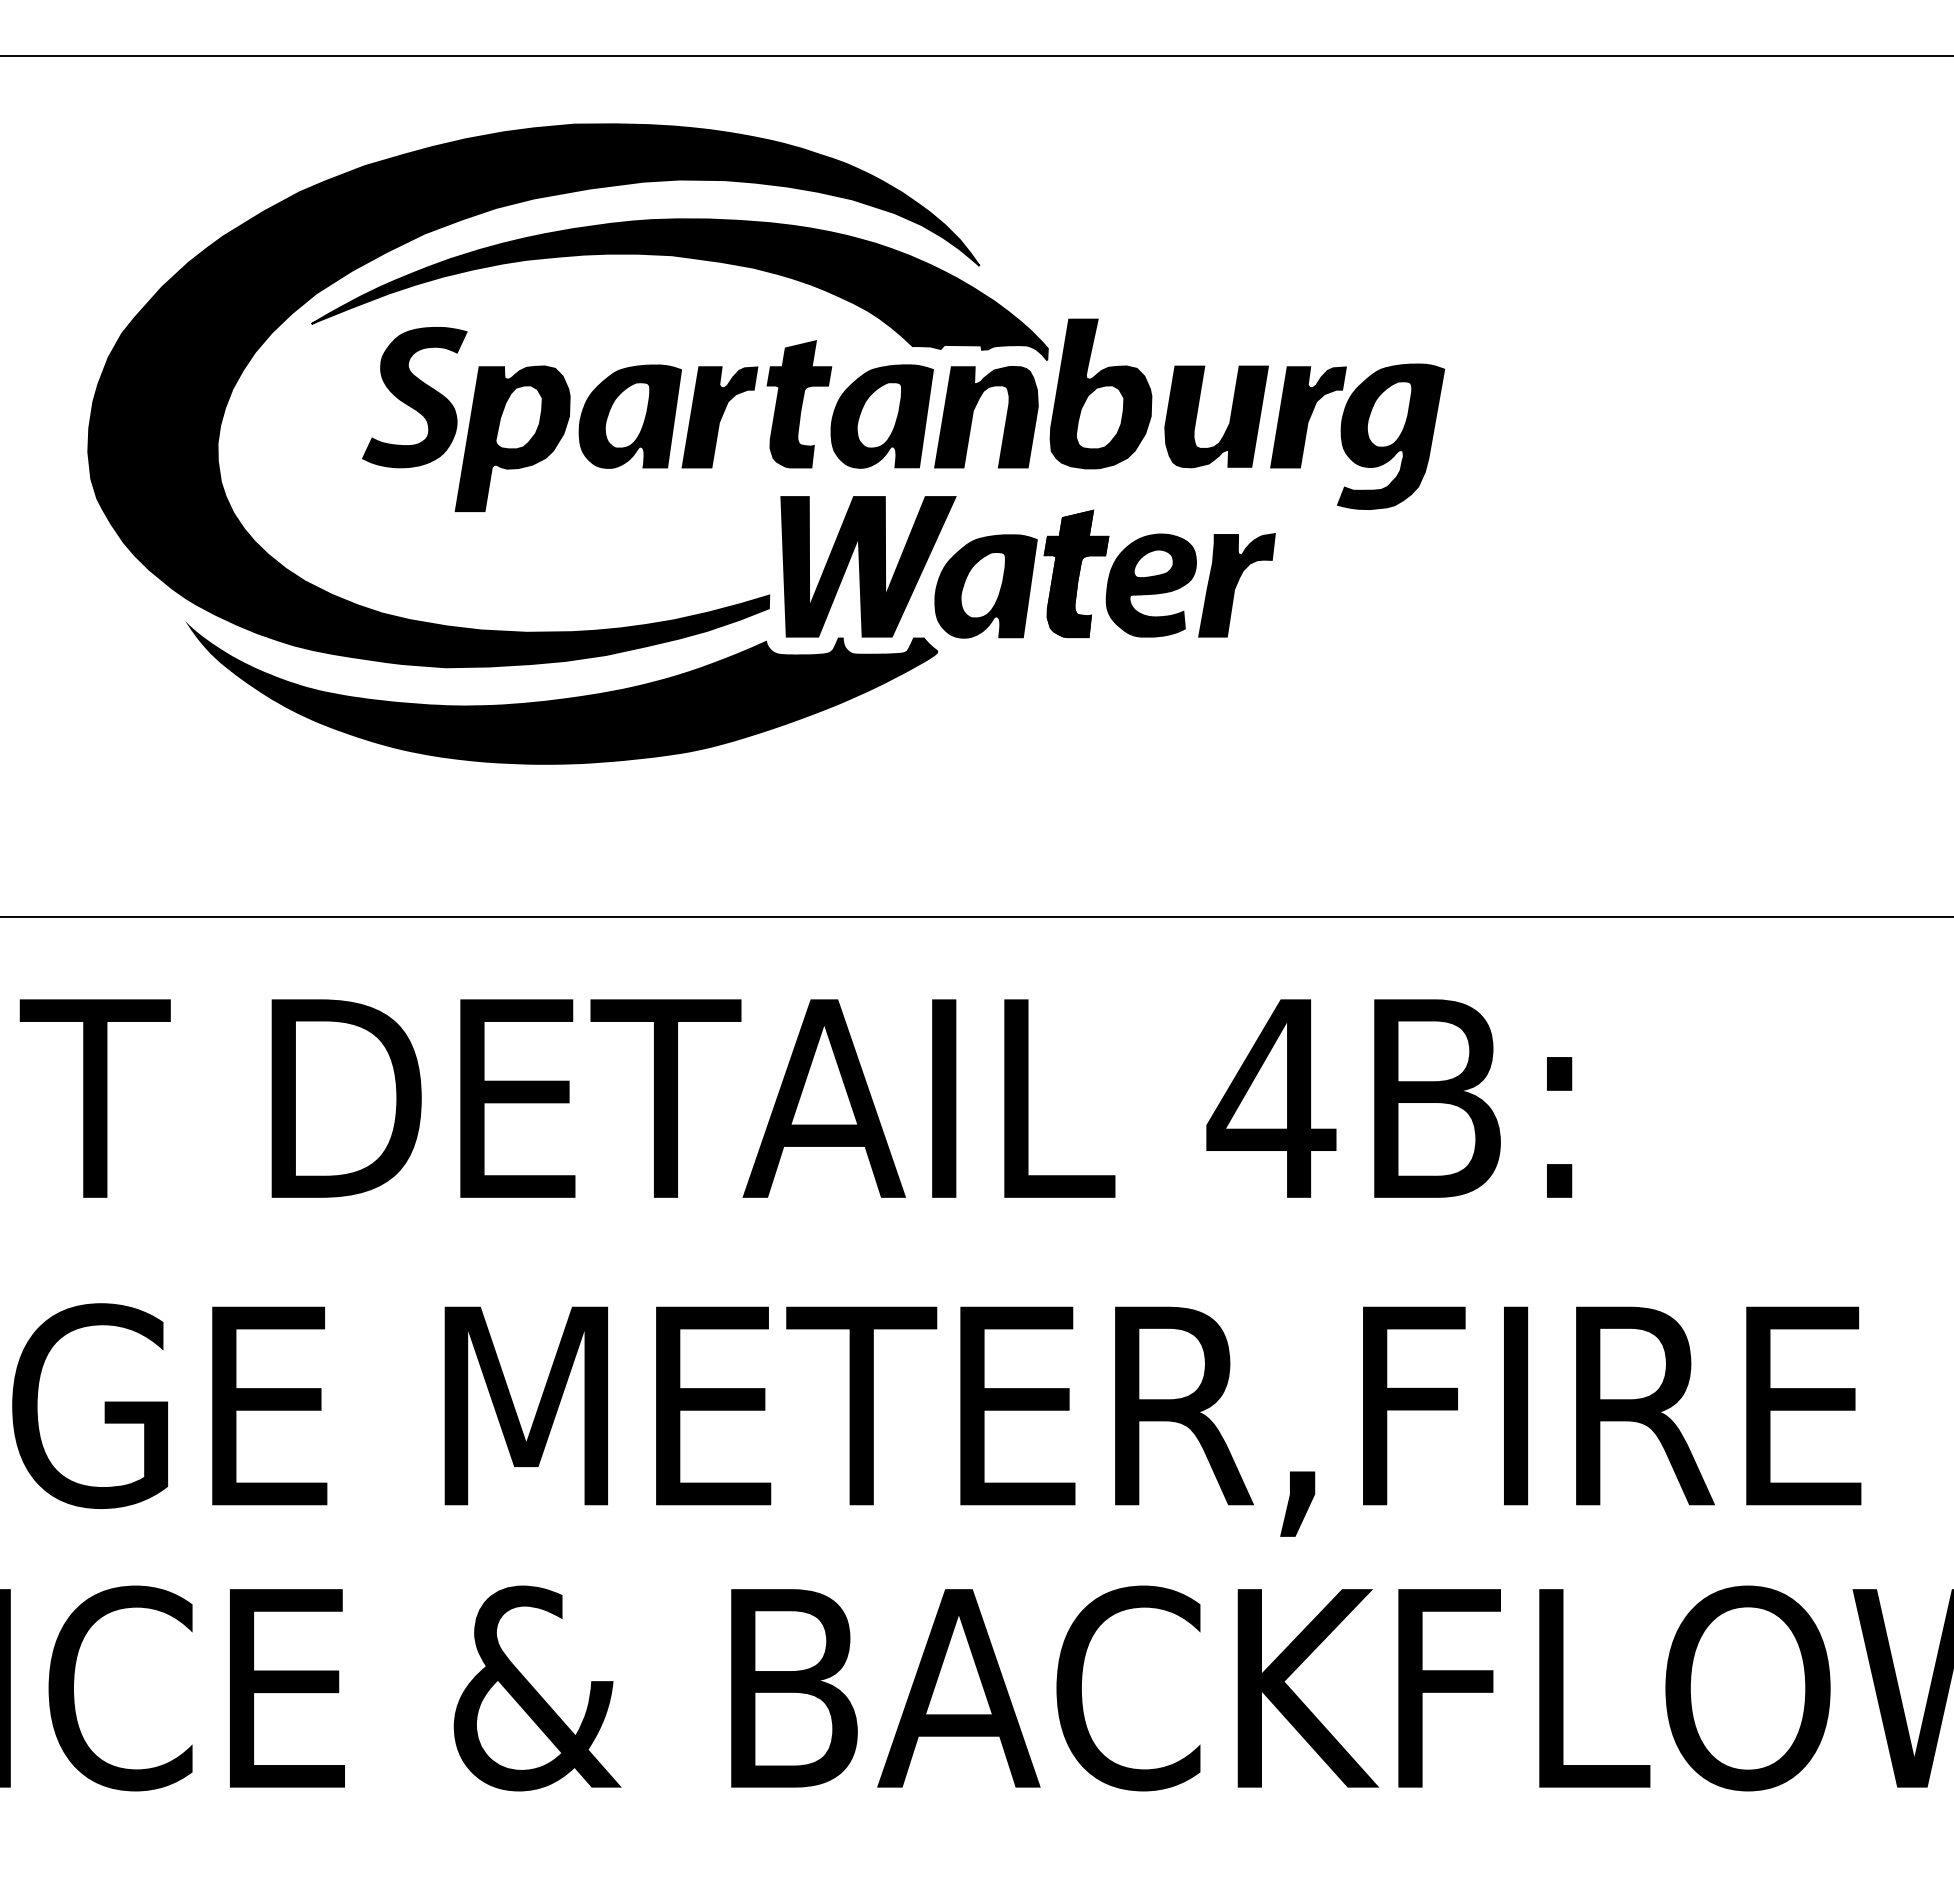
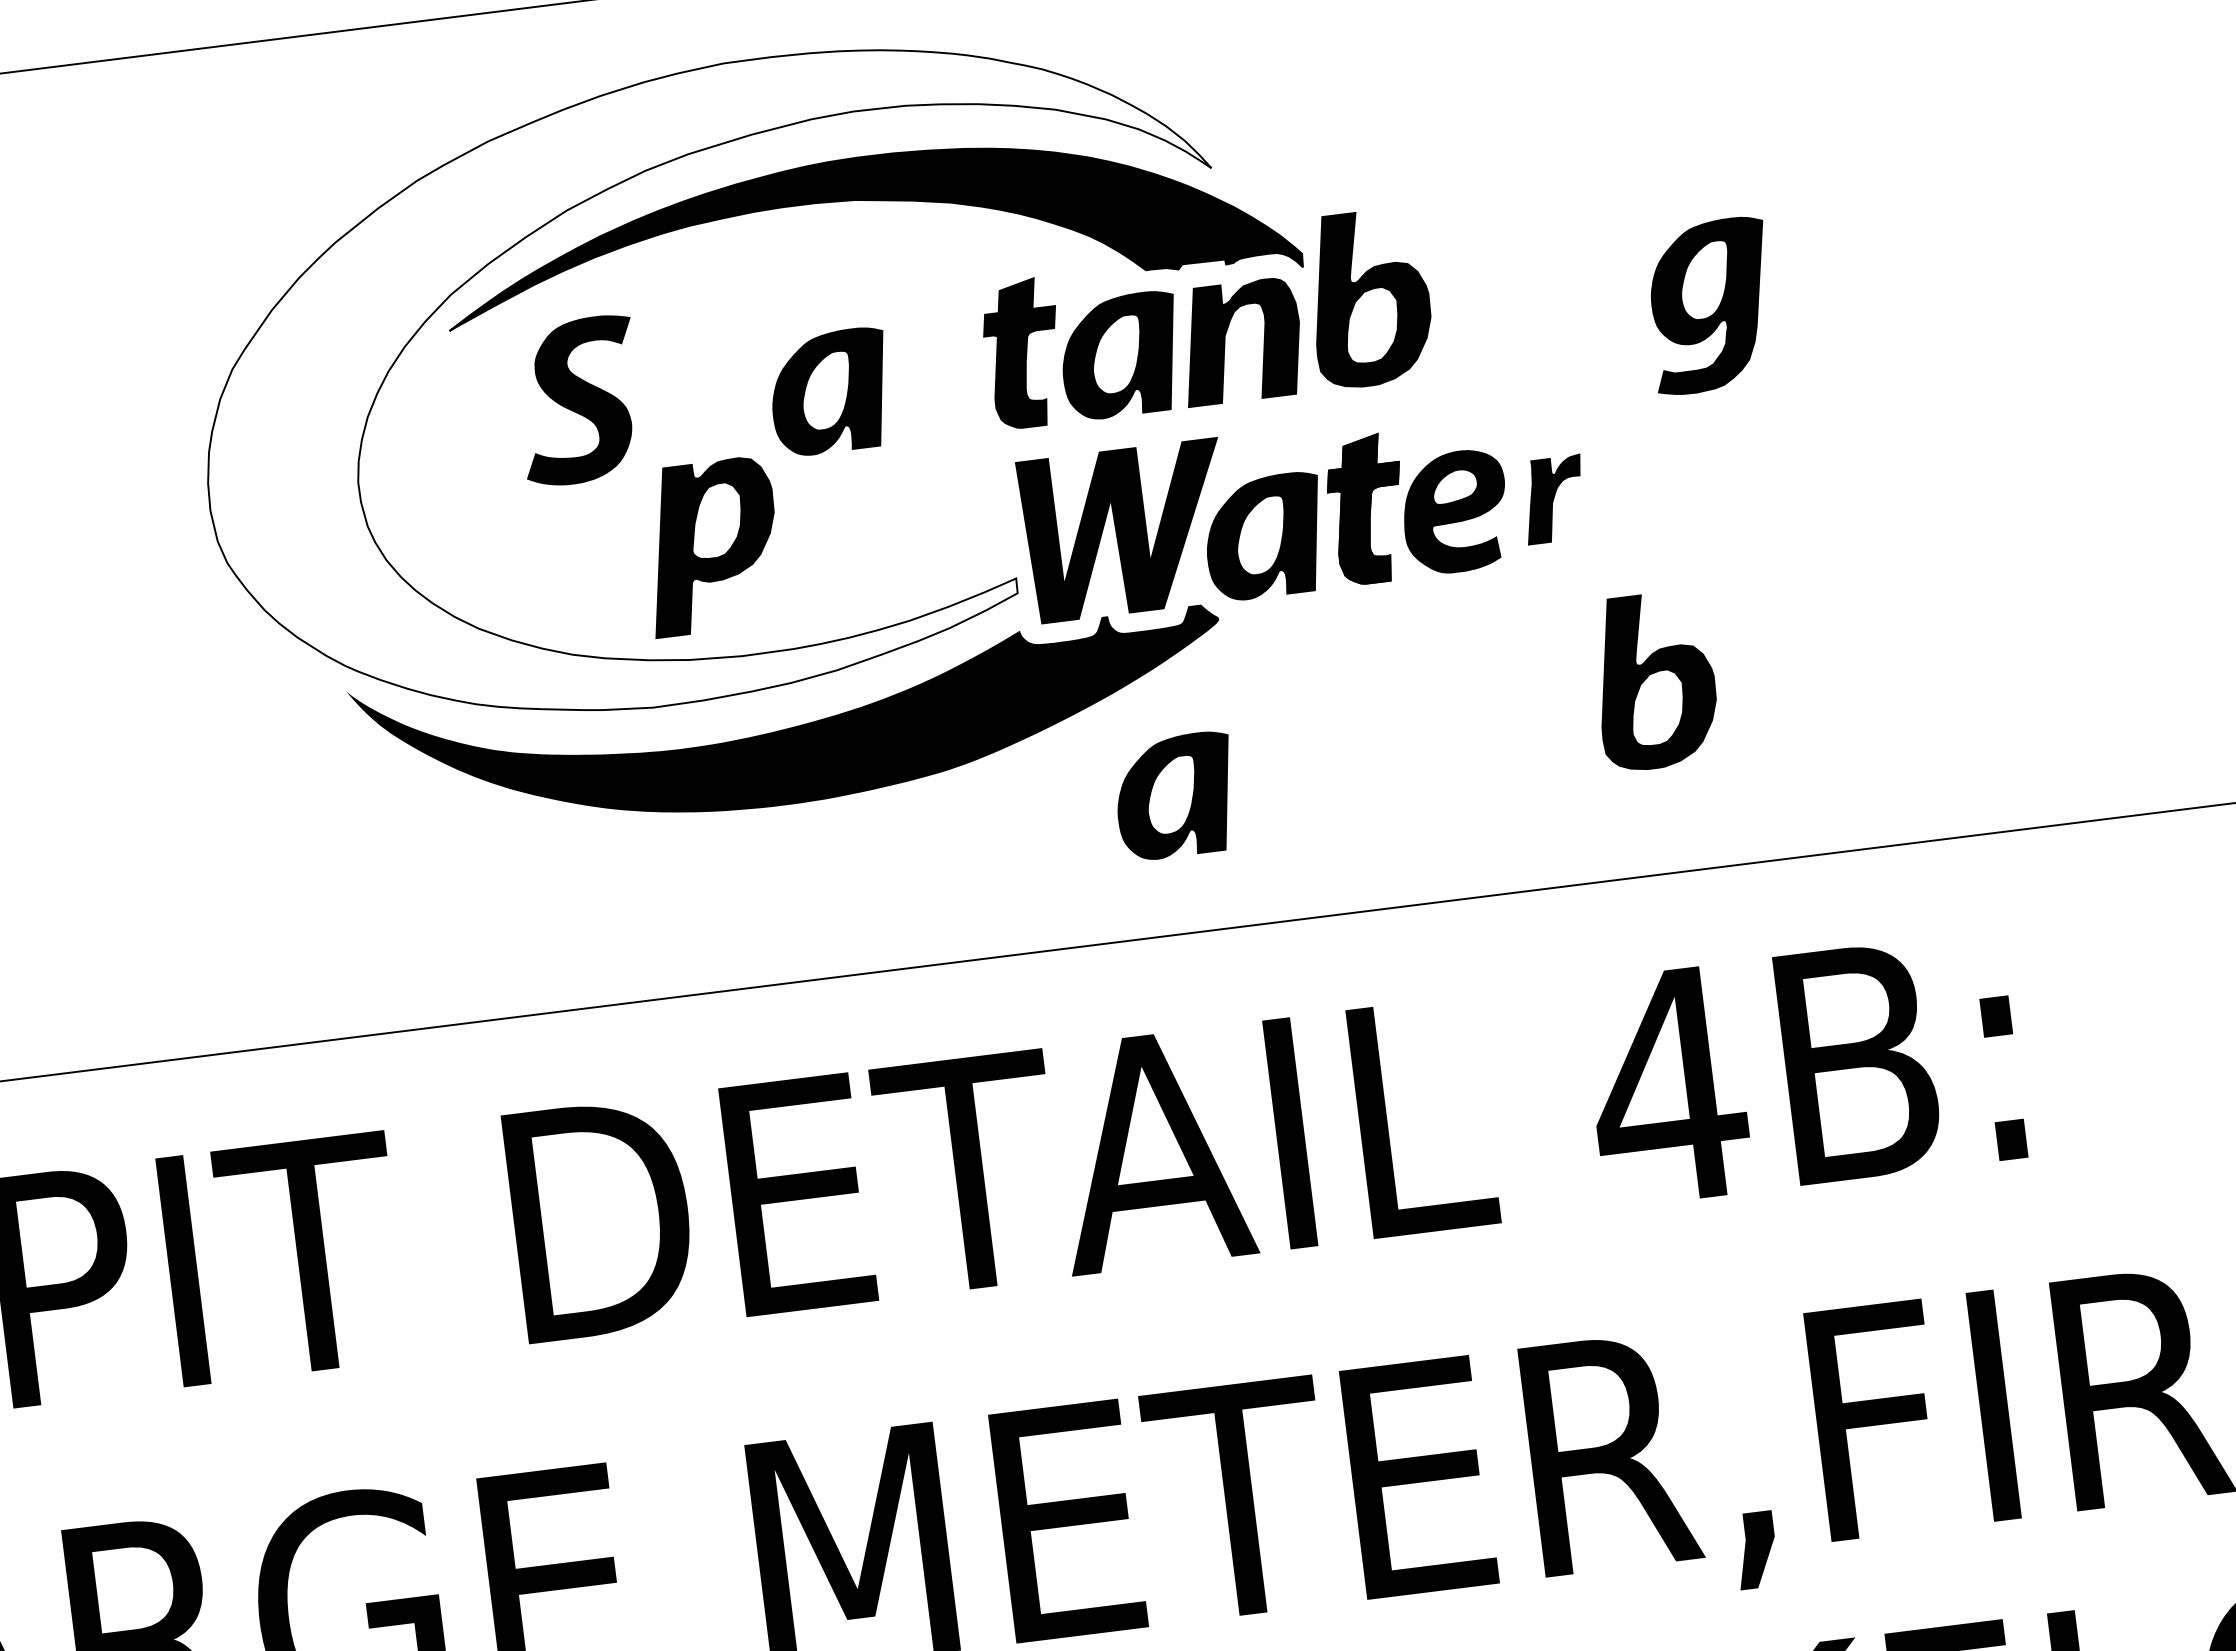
fill: (533, 395) -> (715, 381), removed
fill: (1216, 416) -> (1506, 307), removed
fill: (719, 417) -> (933, 380), removed
fill: (1308, 417) -> (1612, 295), removed
part: (512, 438) -> (711, 546), moved
part: (1236, 585) -> (1553, 499), size x0.7
part: (1303, 750) -> (1654, 680), added
part: (881, 798) -> (1174, 796), added

